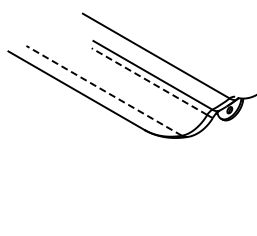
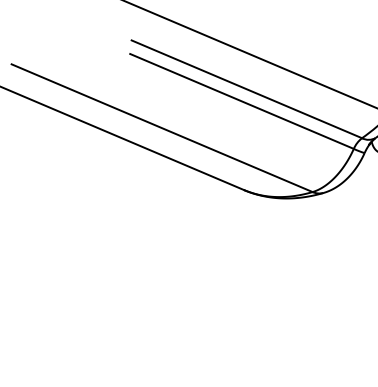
line: (149, 81) -> (241, 101), dashed -> solid
line: (104, 90) -> (162, 127), dashed -> solid

